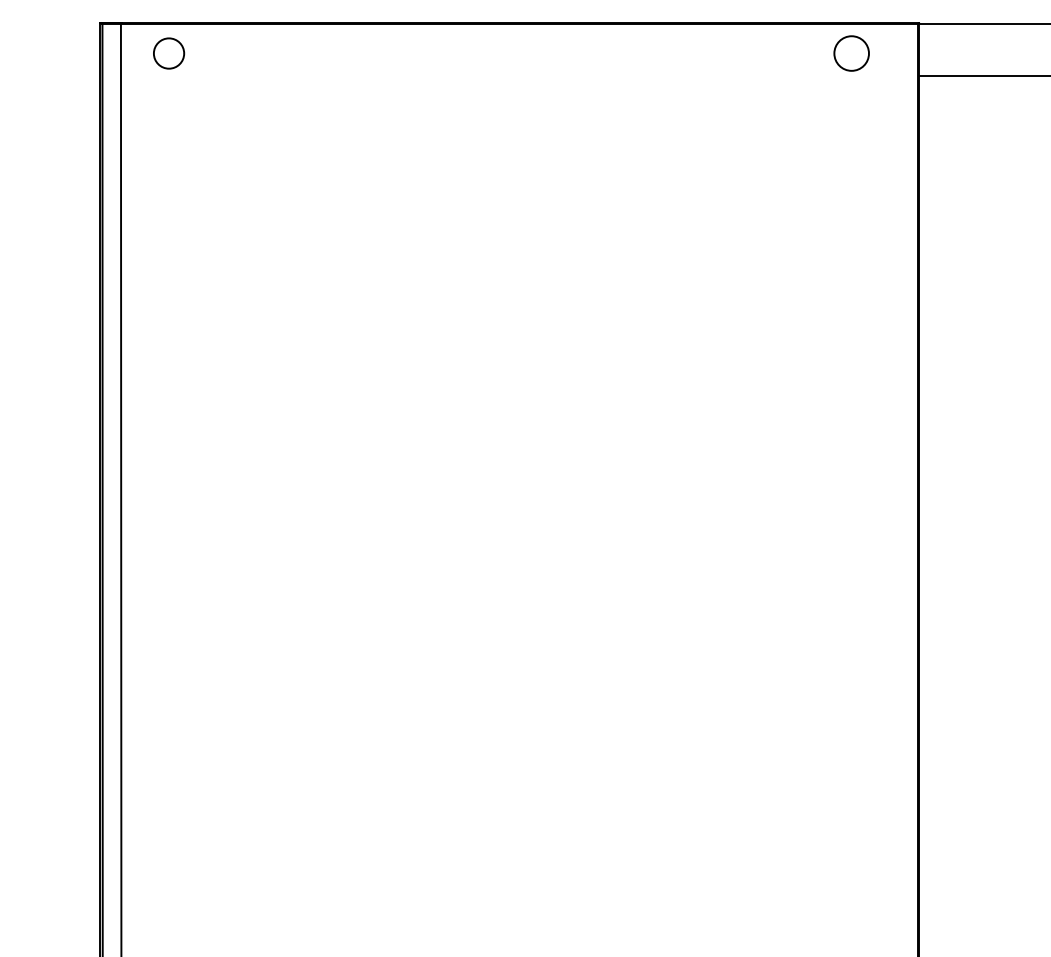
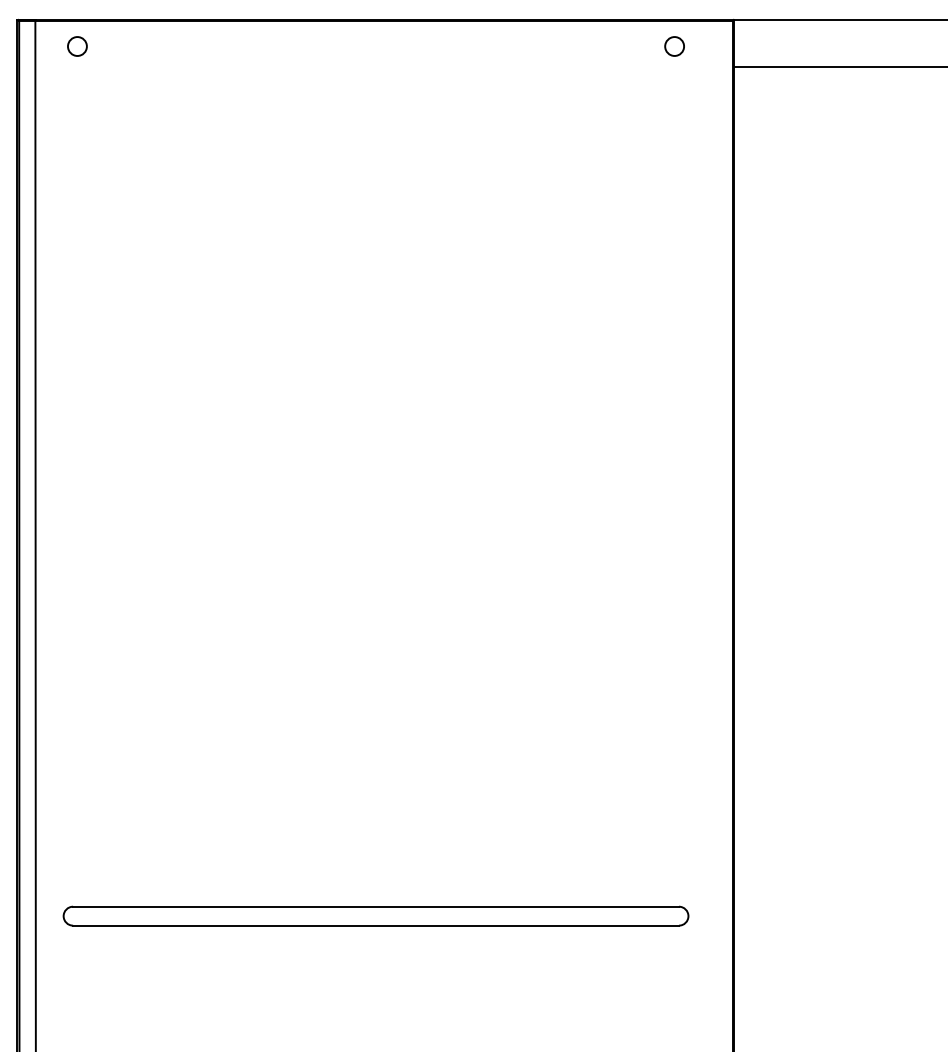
circle: (169, 53) -> (77, 46), size x0.71
circle: (851, 53) -> (674, 46), size x0.62

